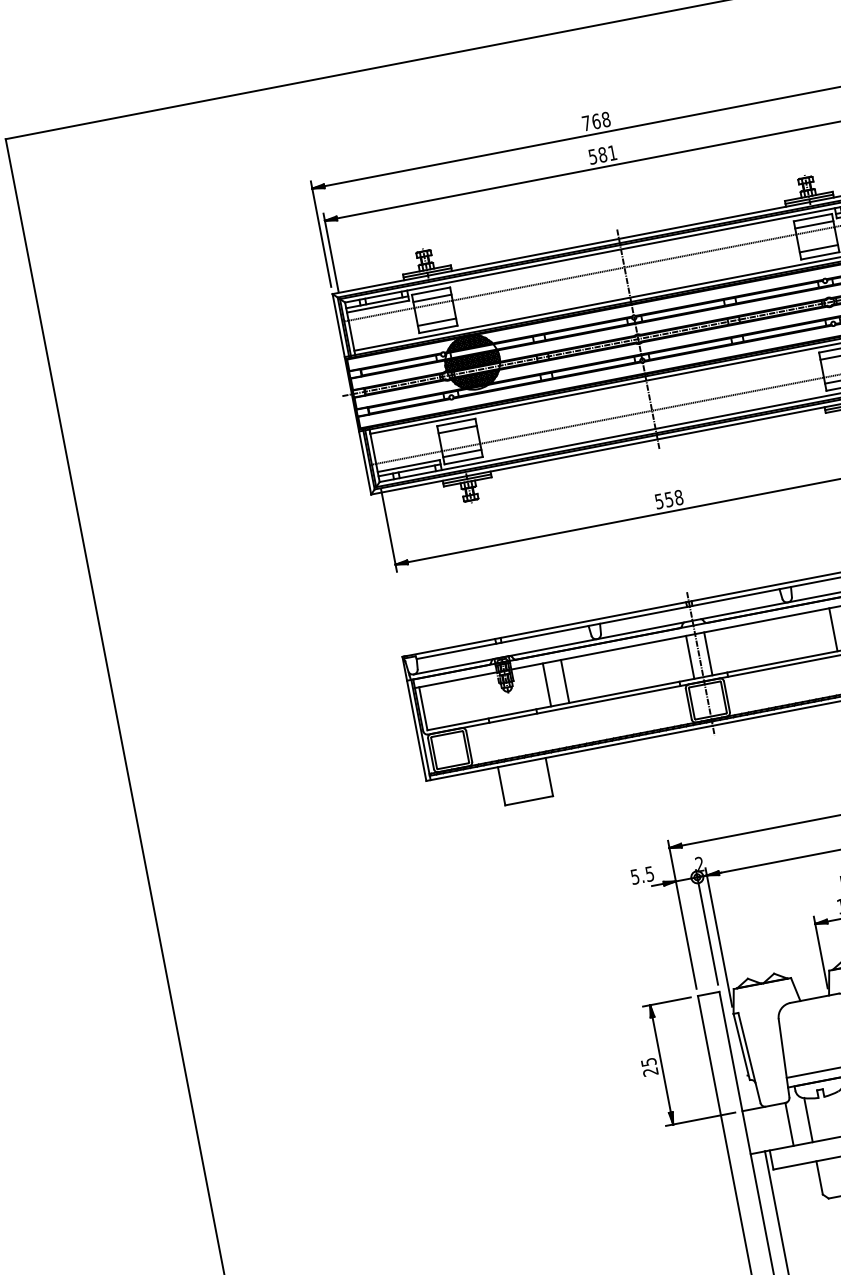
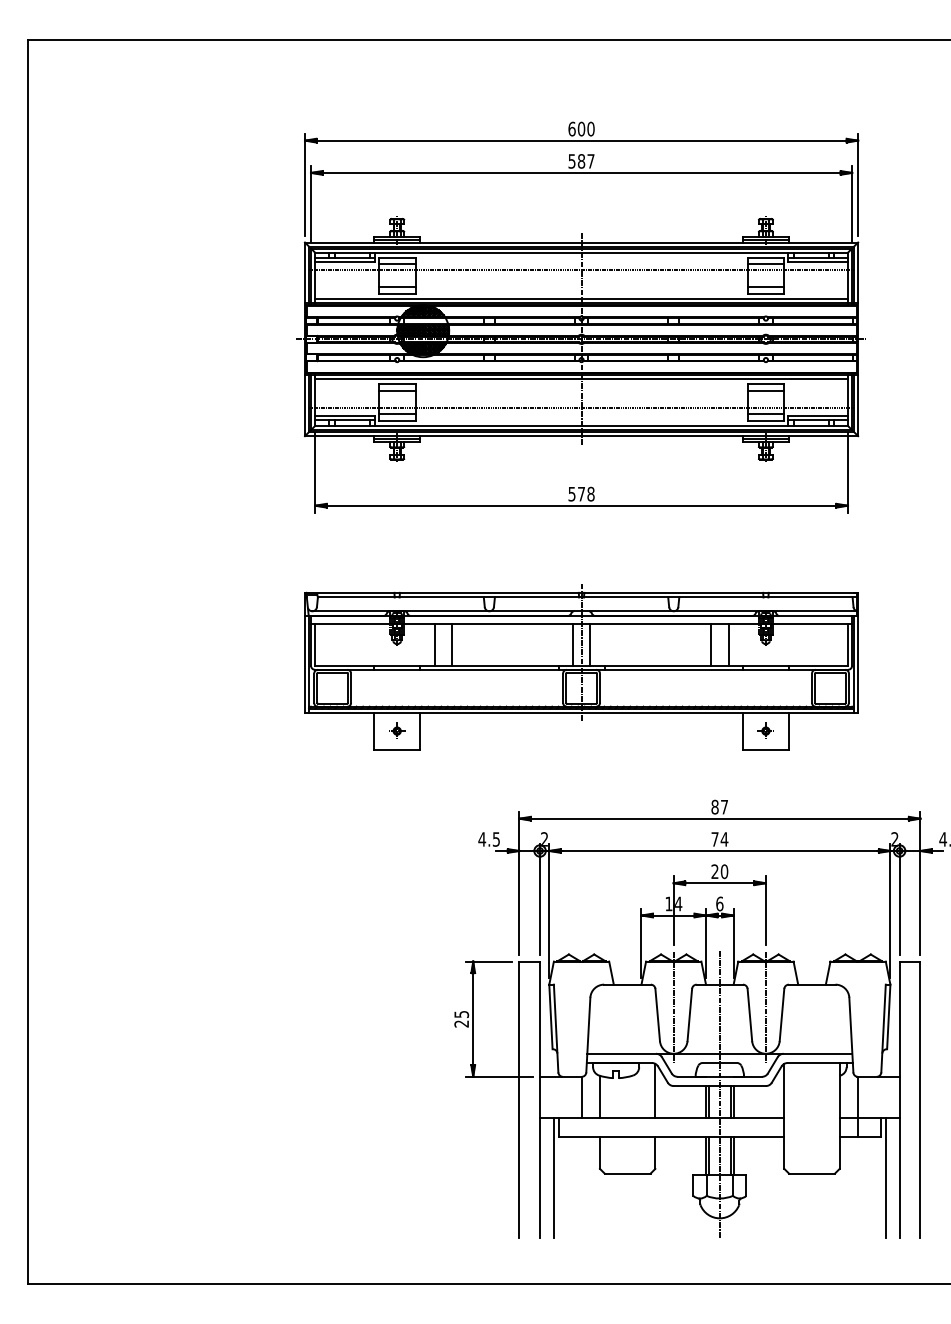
text: (596, 120) -> (581, 128), 768 -> 600
text: (612, 153) -> (590, 161), 581 -> 587
text: (669, 499) -> (581, 494), 558 -> 578
part: (525, 780) -> (397, 730), added
text: (635, 876) -> (482, 839), 5.5 -> 4.5

